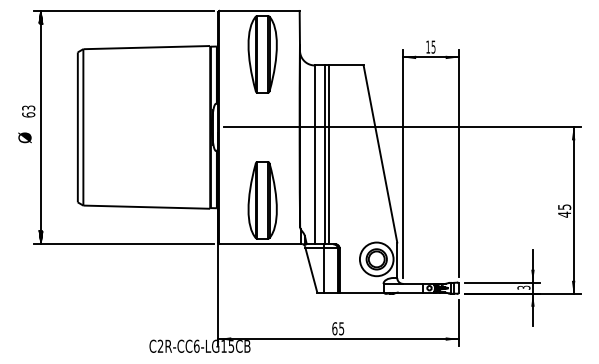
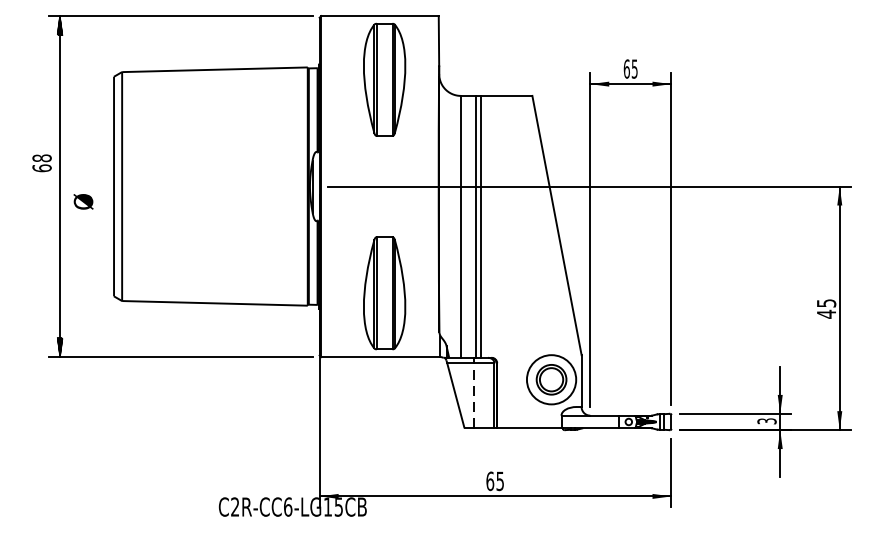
text: (428, 46) -> (627, 68), 15 -> 65
text: (28, 107) -> (41, 157), 63 -> 68
text: (24, 137) -> (82, 201), moved
line: (324, 269) -> (475, 394), solid -> dashed

